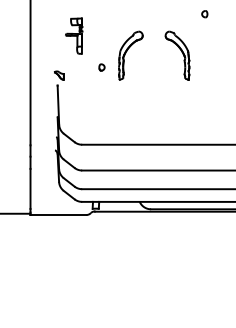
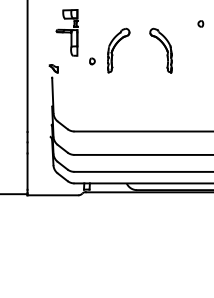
part: (204, 13) -> (200, 23), moved
part: (73, 35) -> (66, 32), size x1.43

